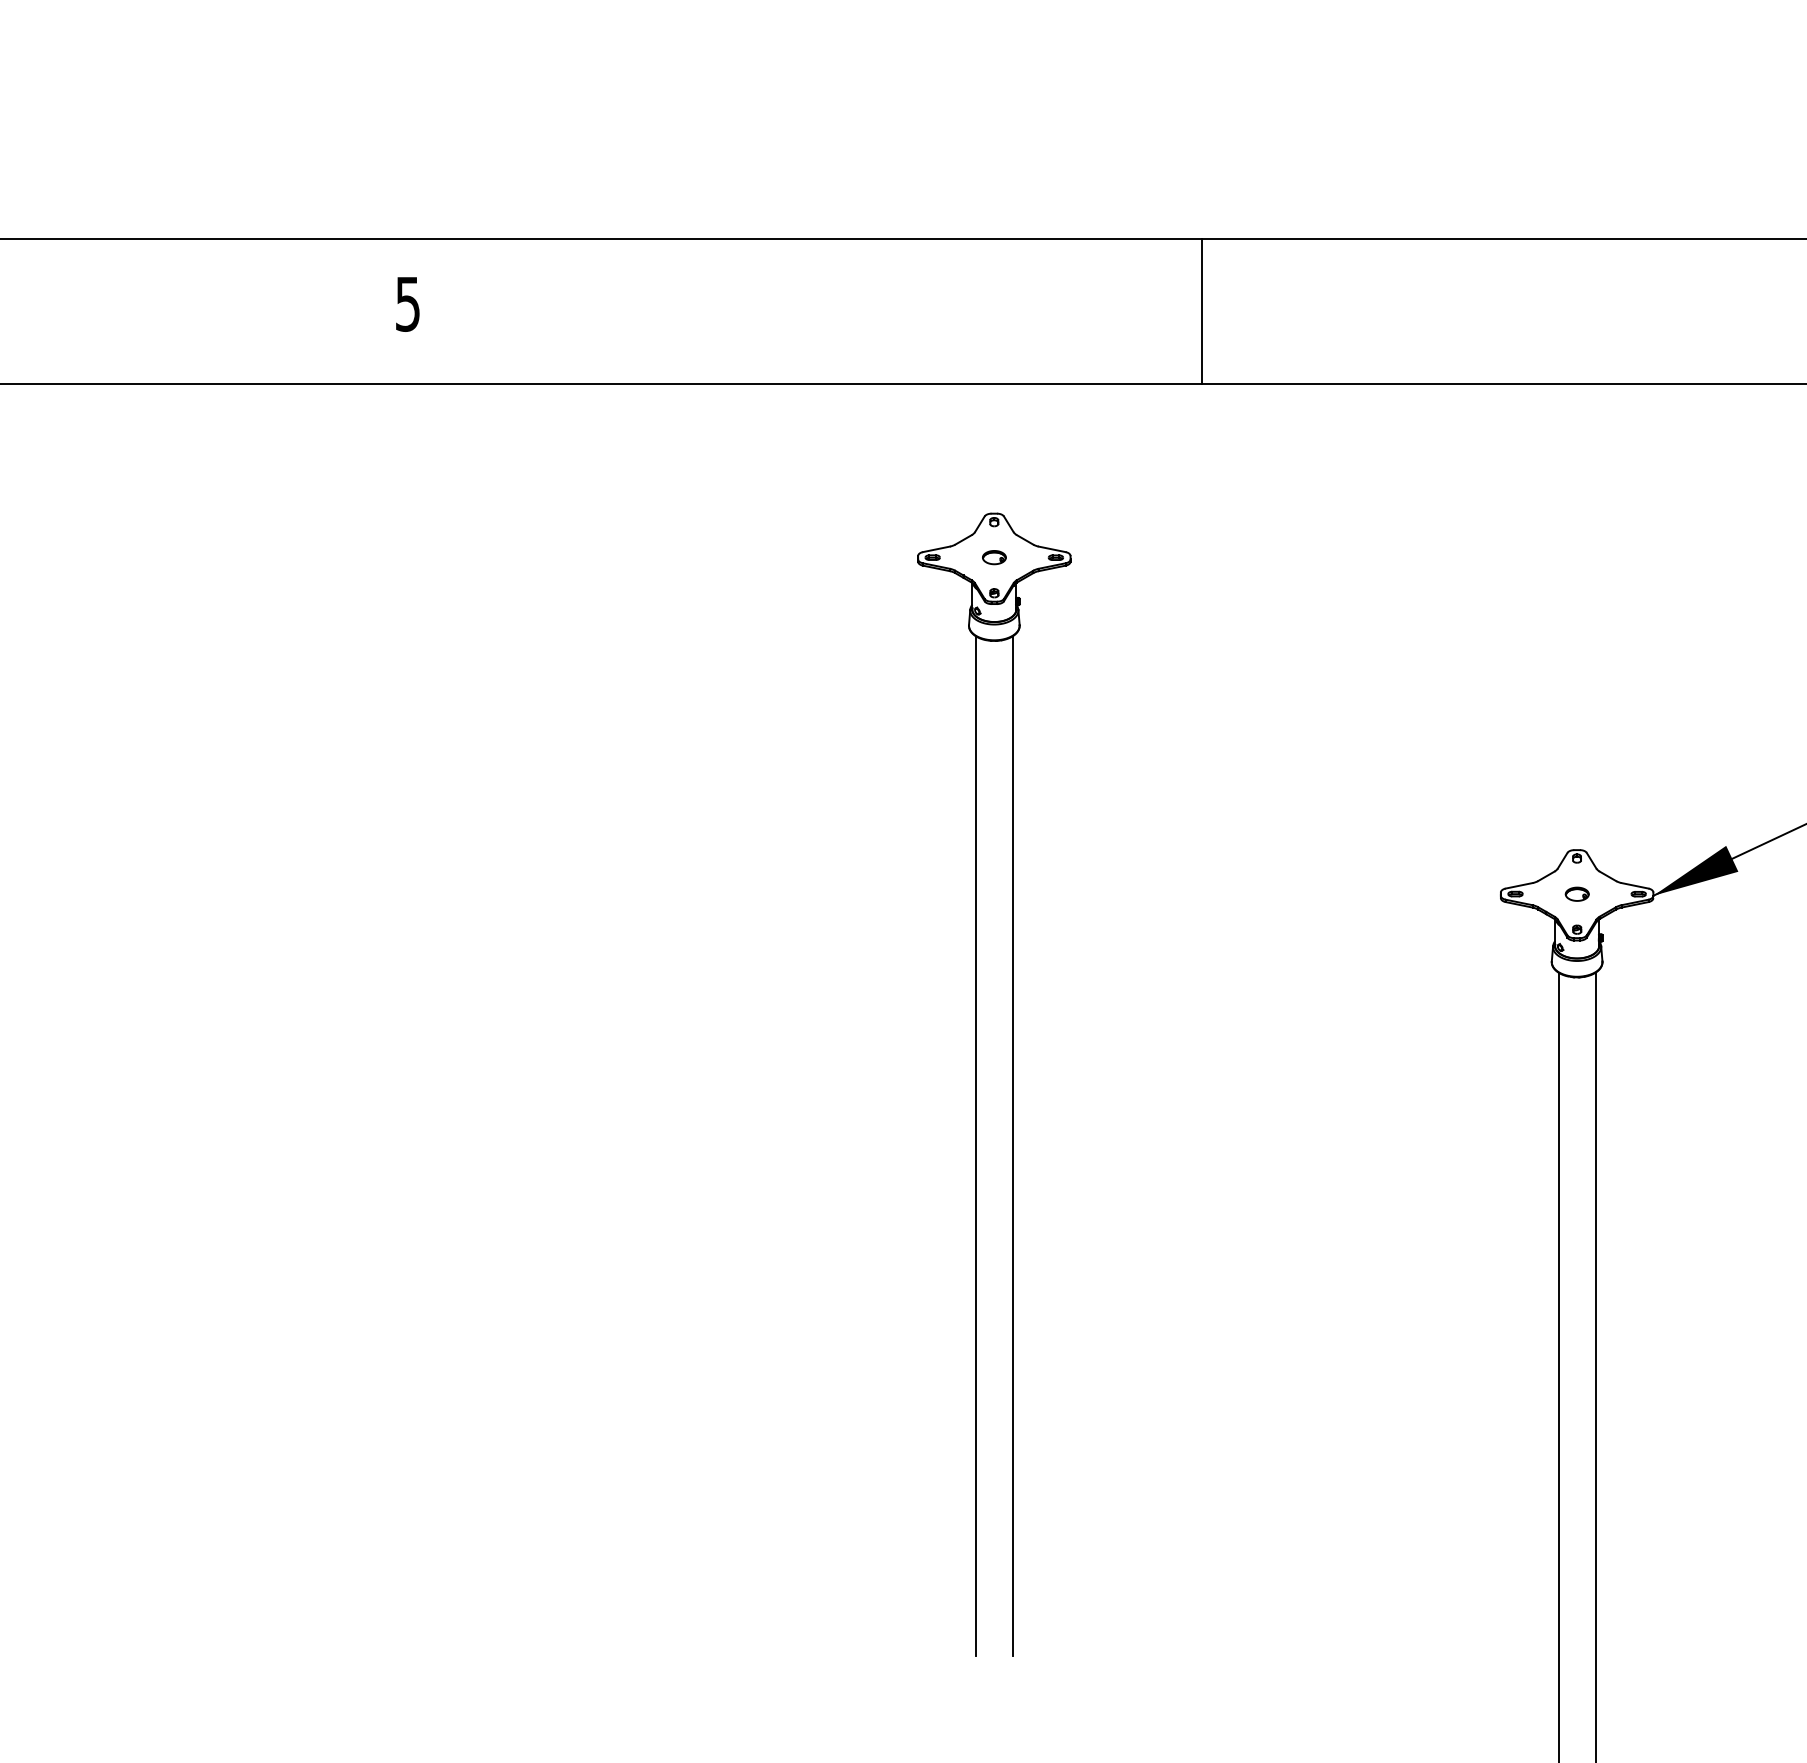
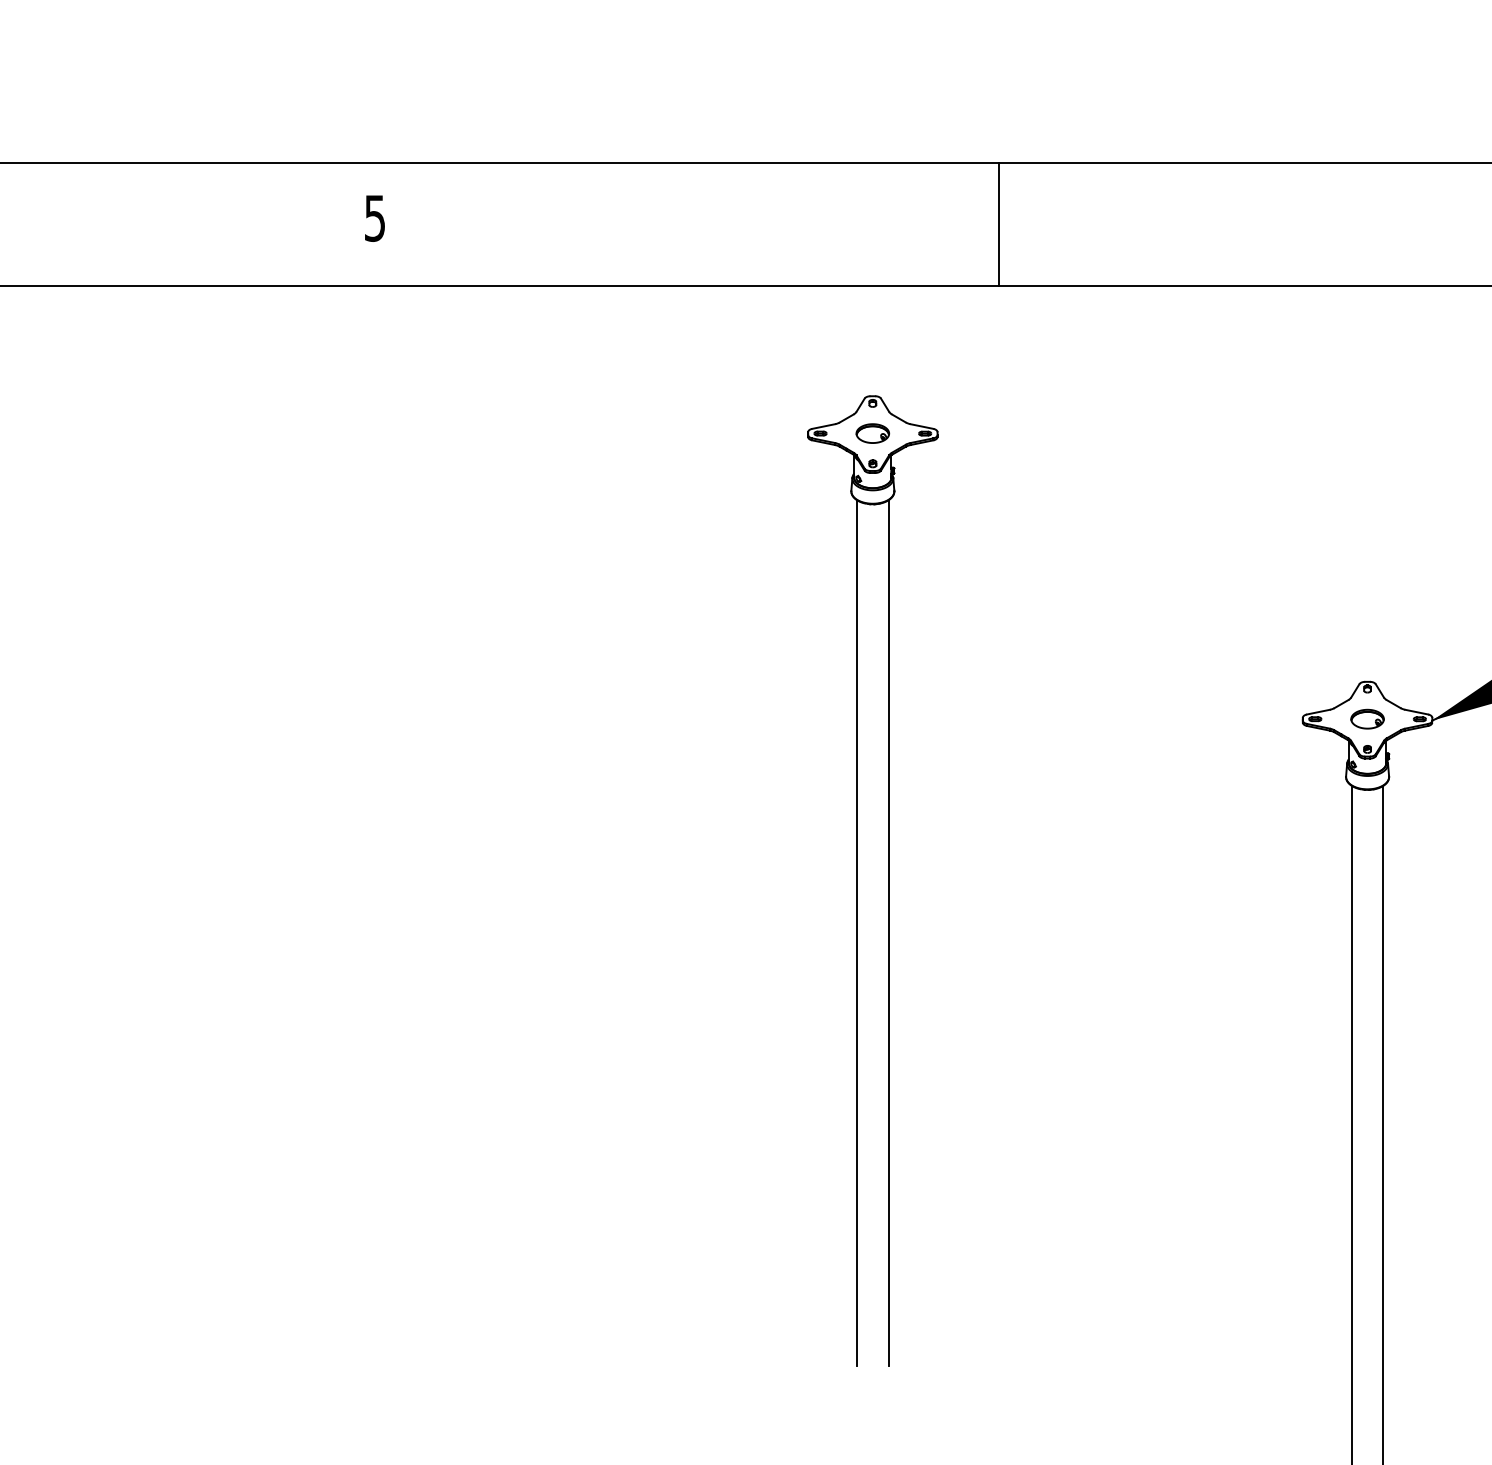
line: (1201, 310) -> (998, 223), moved
part: (994, 557) -> (872, 433), size x1.67
part: (1577, 894) -> (1367, 719), size x1.67

